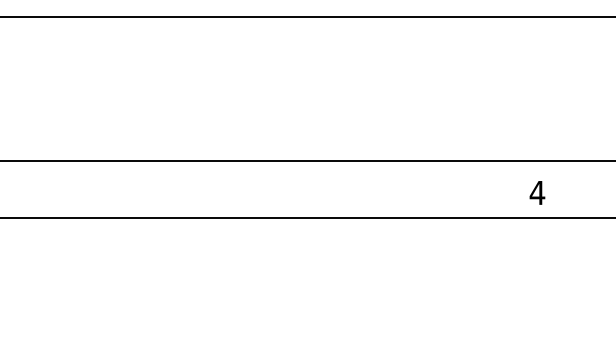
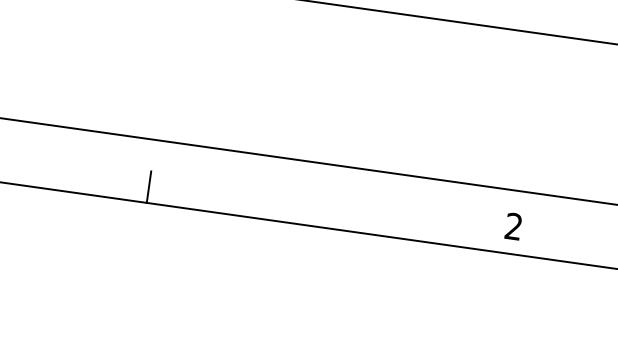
text: (537, 192) -> (513, 226), 4 -> 2
line: (207, 203) -> (149, 187), added

